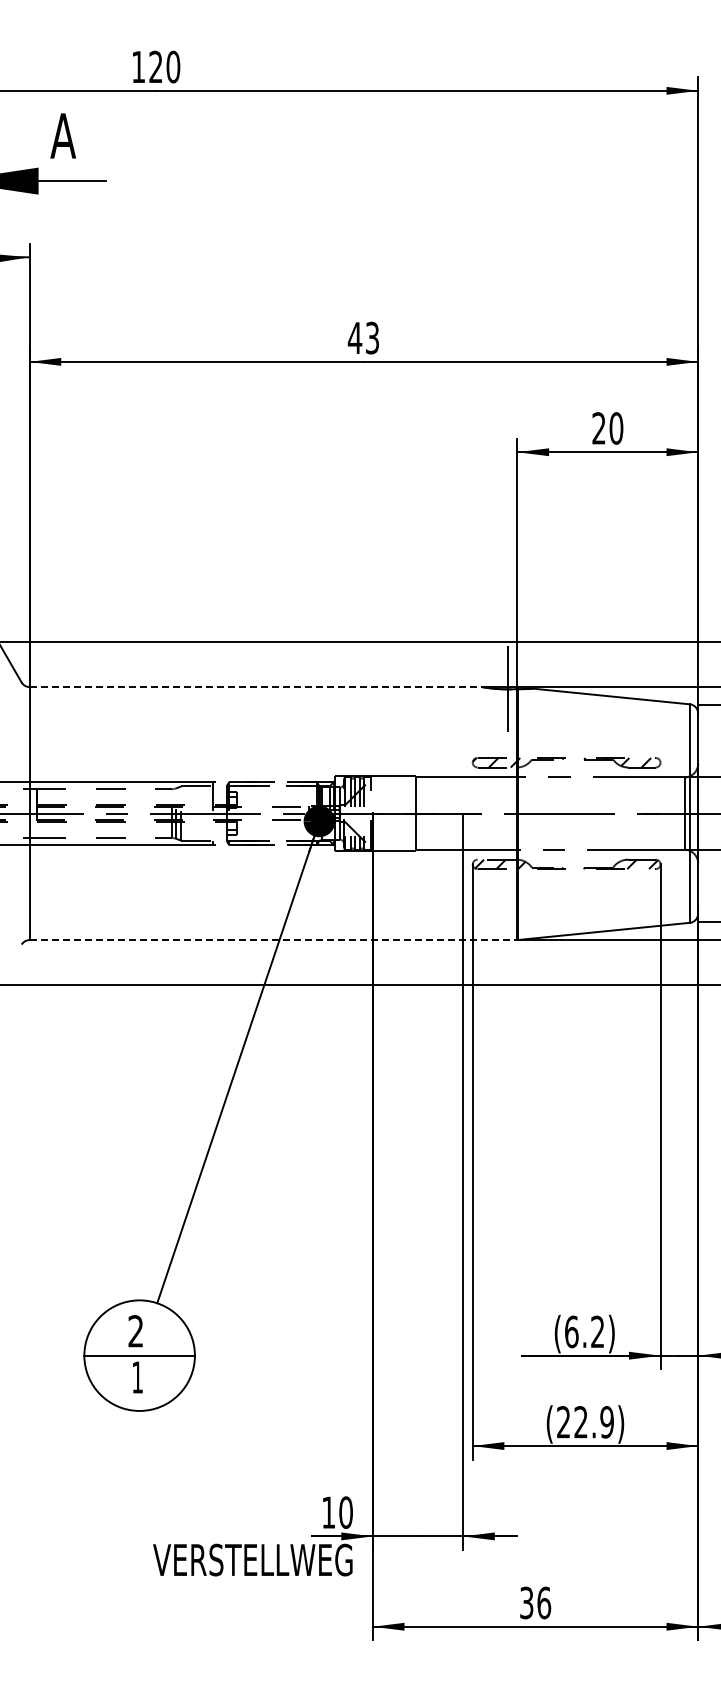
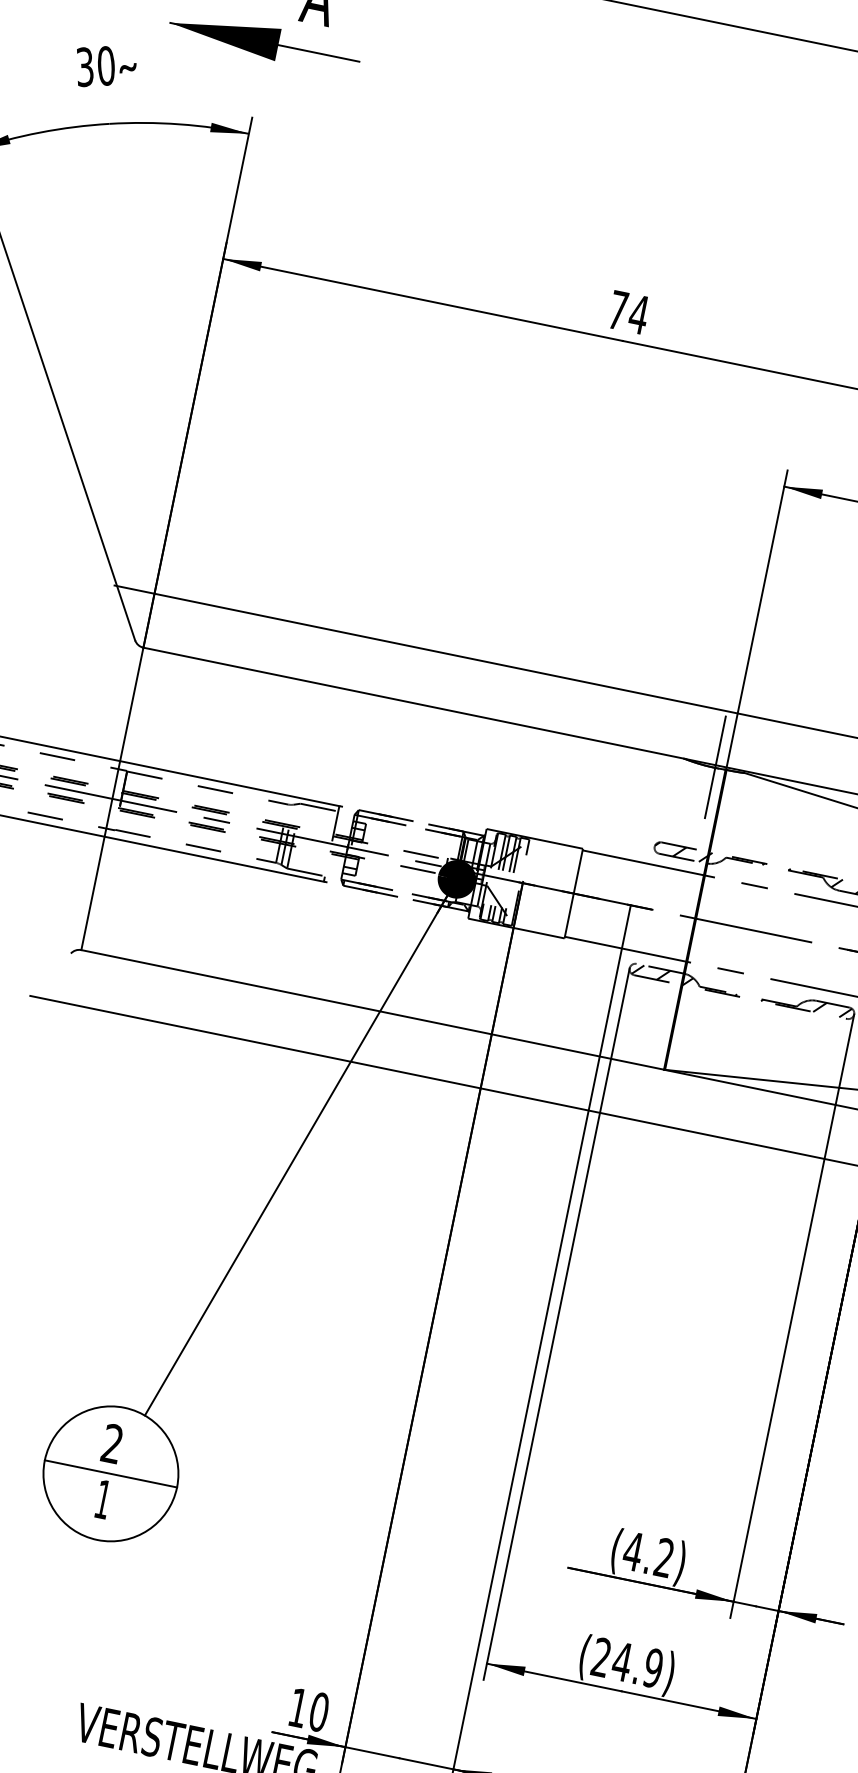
text: (363, 337) -> (628, 311), 43 -> 74
line: (256, 687) -> (414, 703), dashed -> solid
line: (273, 940) -> (372, 1010), dashed -> solid
text: (571, 1331) -> (633, 1550), (6.2) -> (4.2)
text: (580, 1422) -> (621, 1661), (22.9) -> (24.9)

